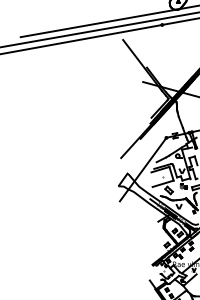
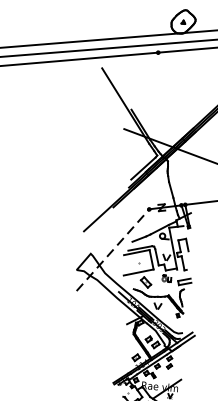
line: (143, 169) -> (113, 250), solid -> dashed

